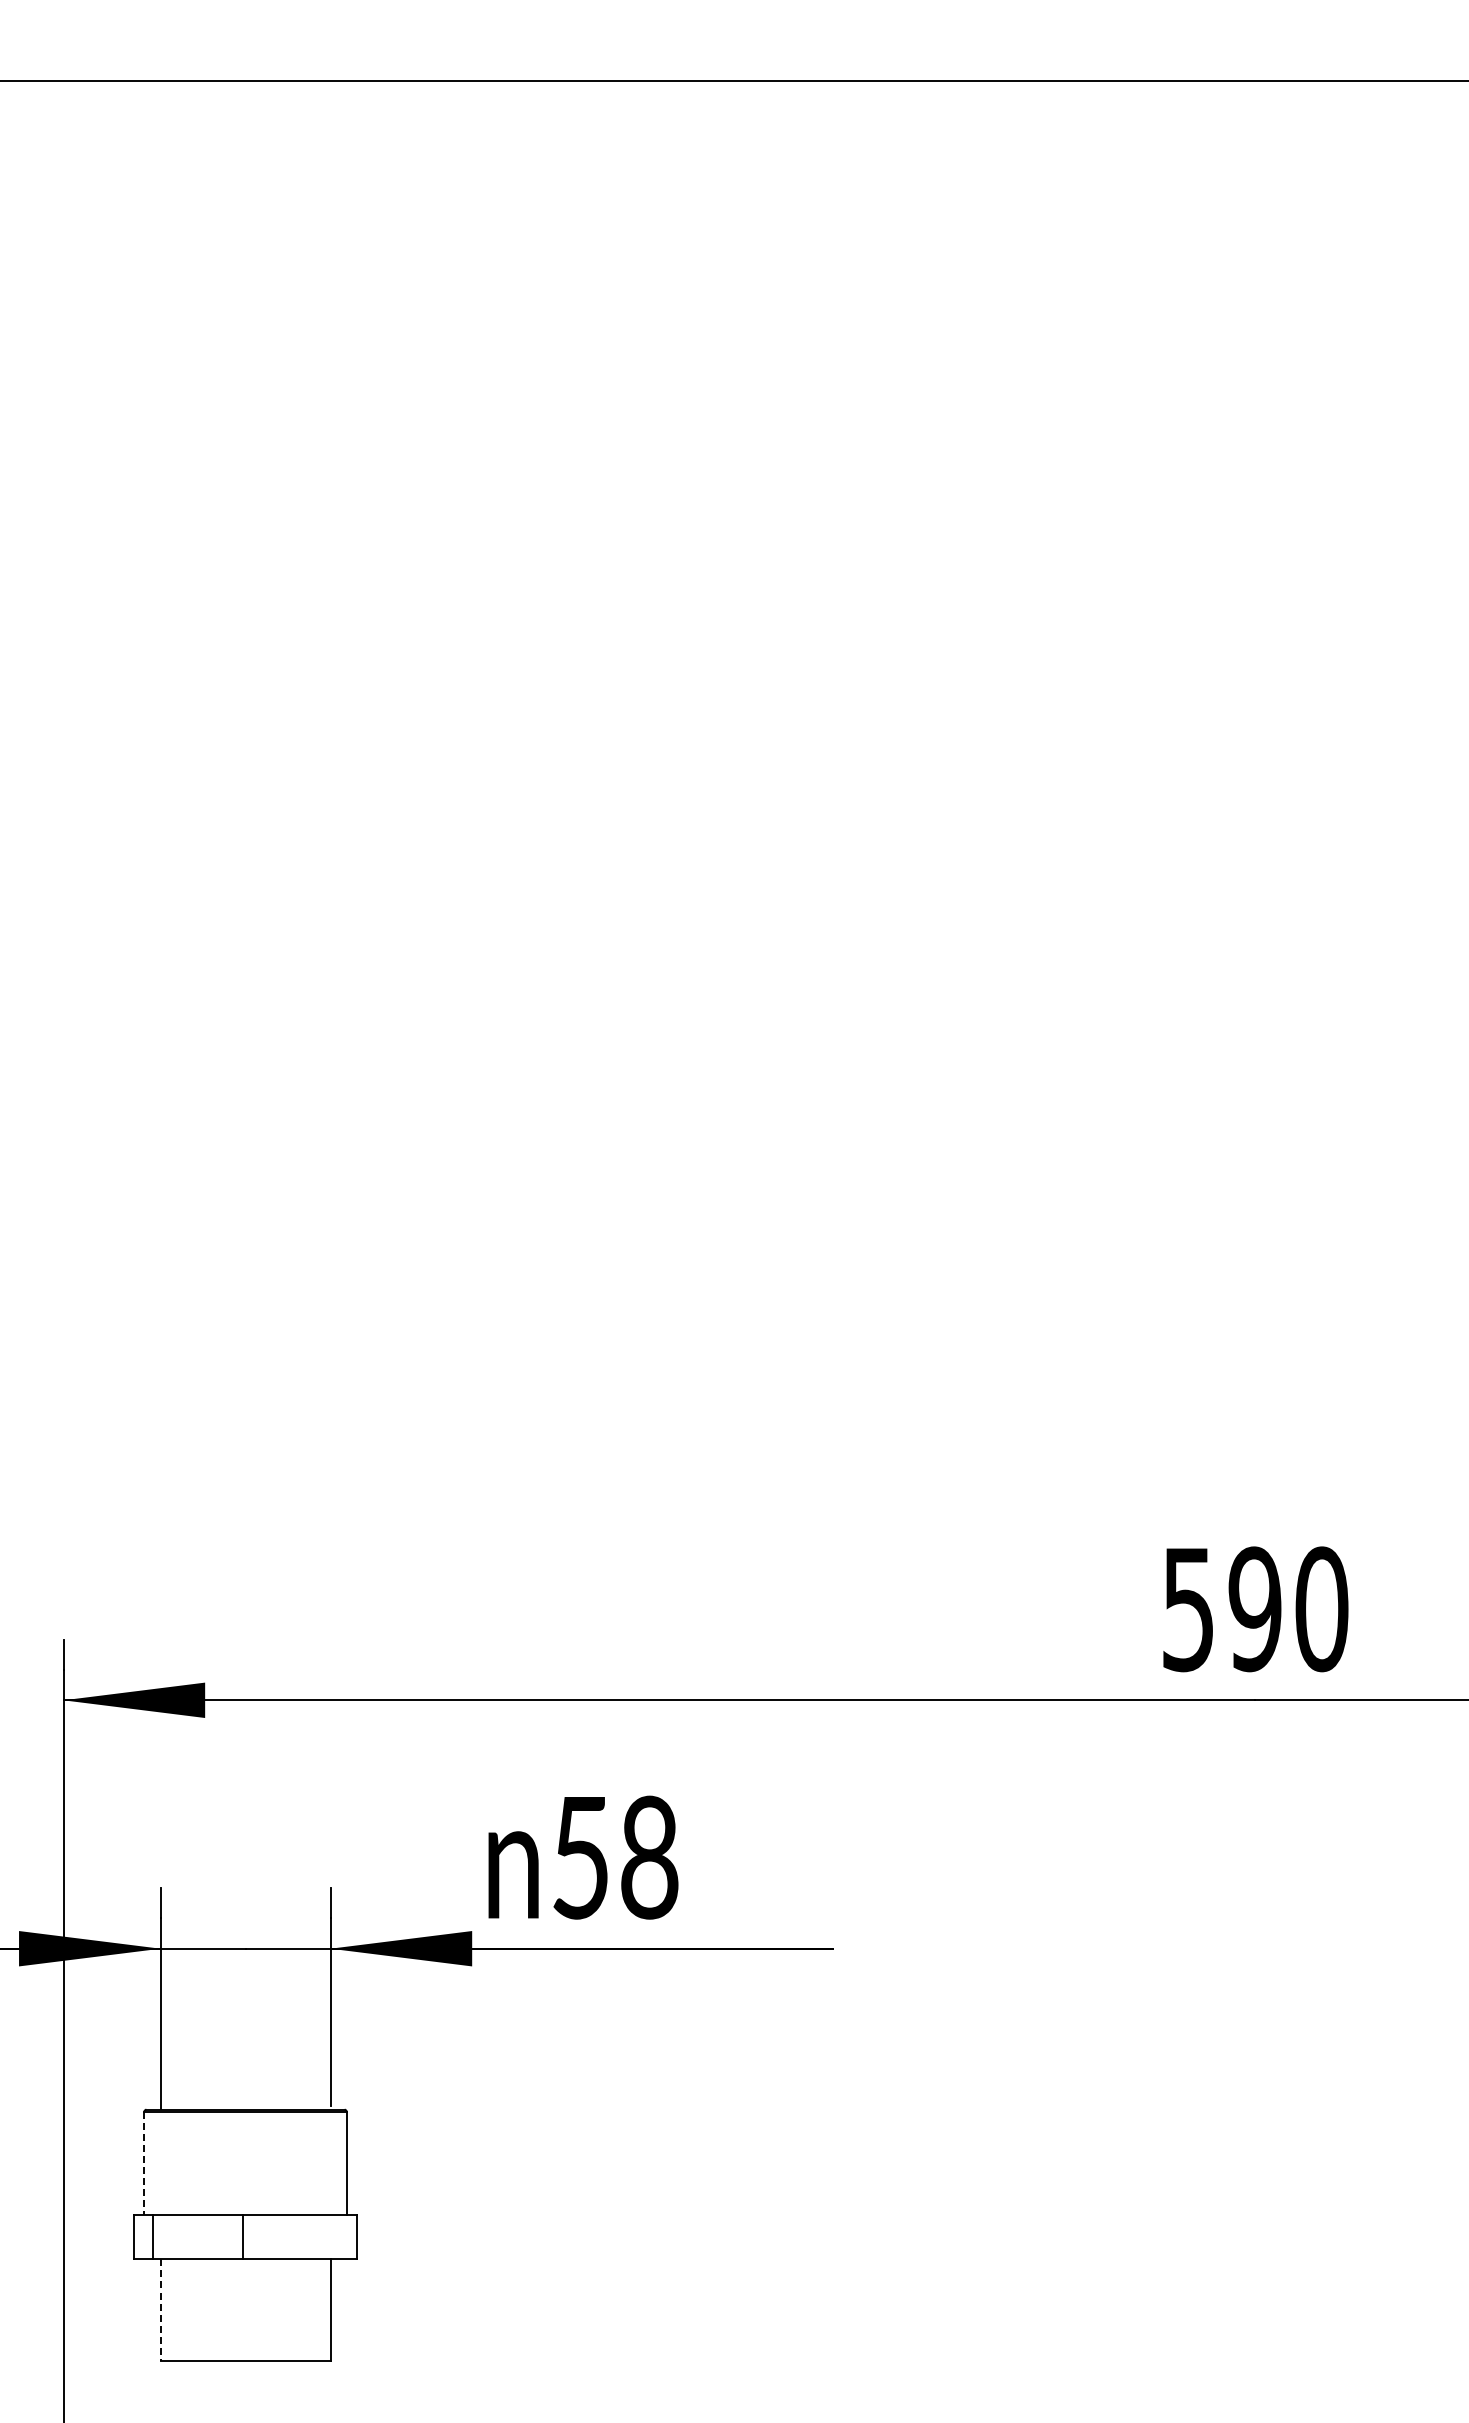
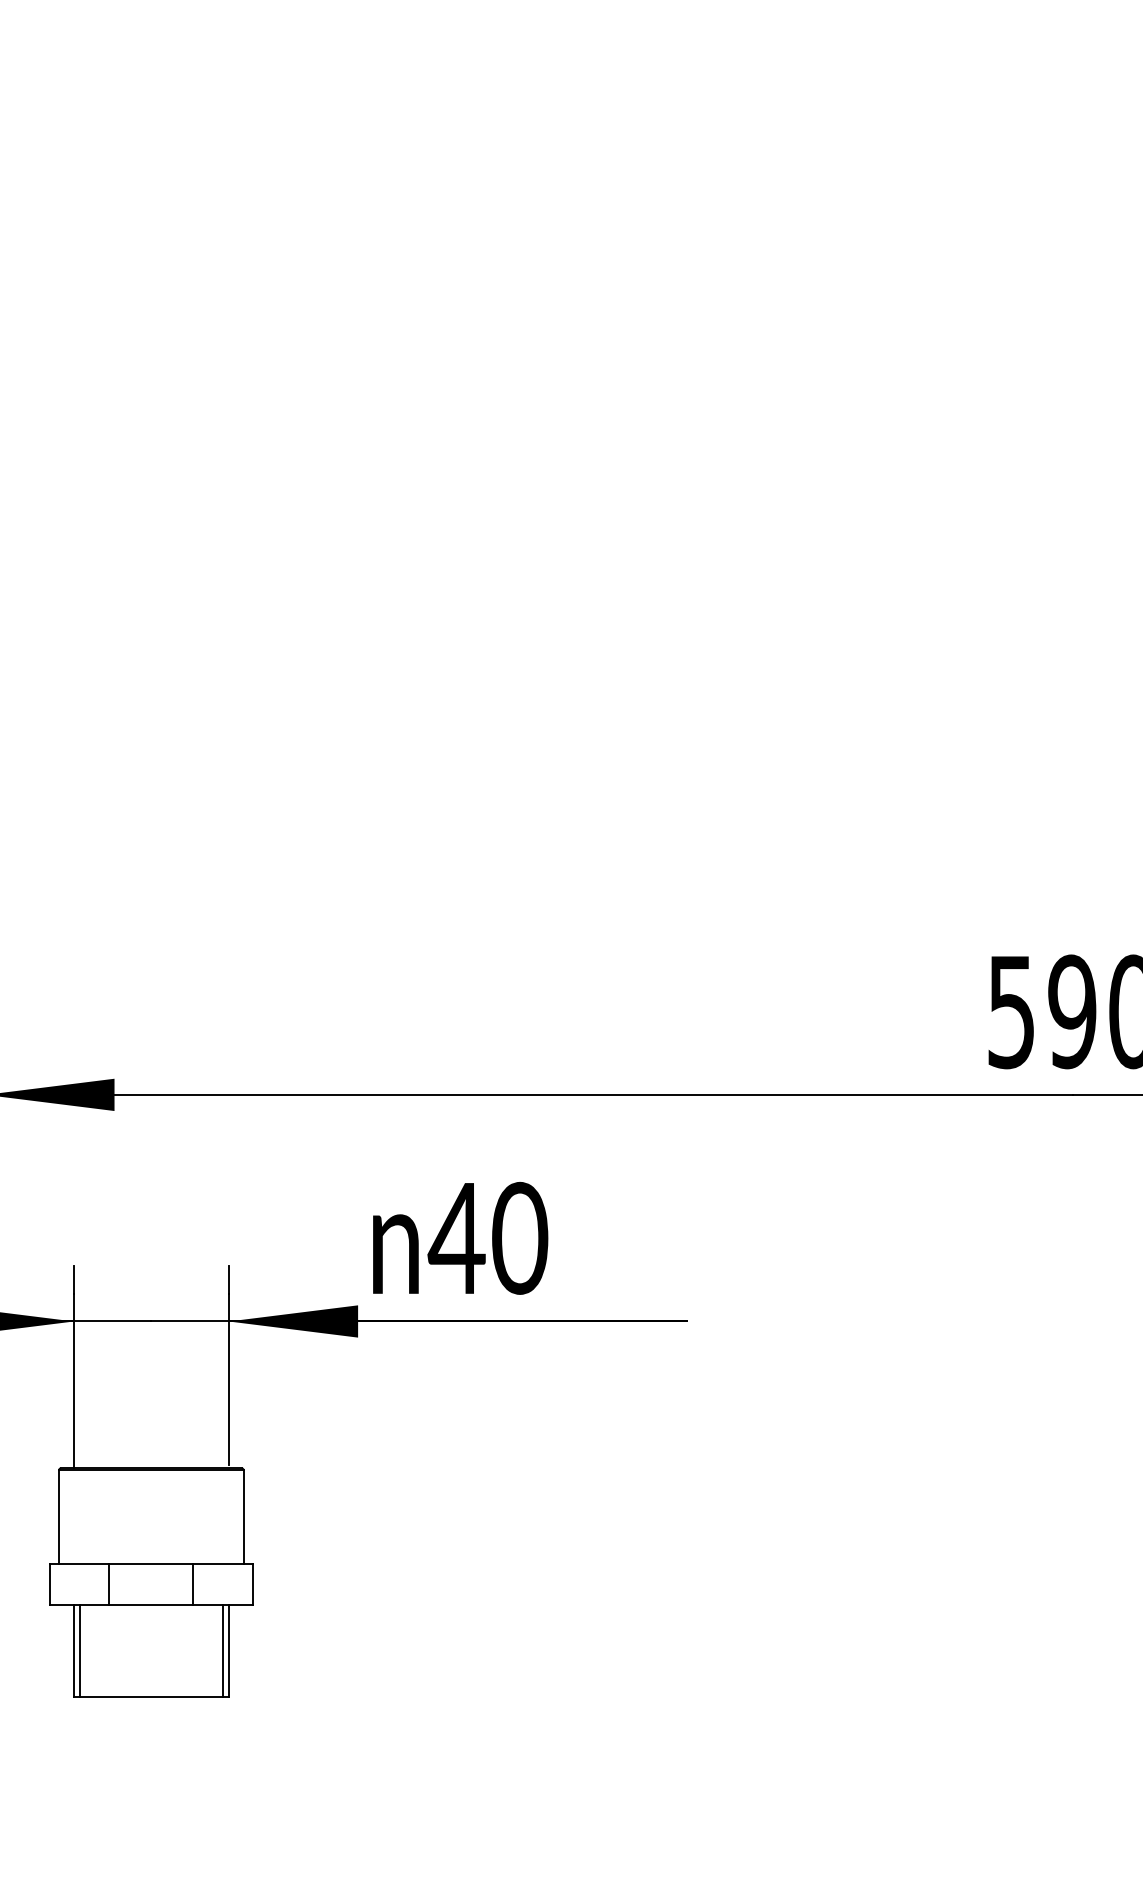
text: (614, 1857) -> (487, 1238), 58 -> 40
line: (144, 2163) -> (59, 1517), dashed -> solid
line: (153, 2236) -> (109, 1583), moved
line: (242, 2236) -> (193, 1583), moved
line: (160, 2309) -> (73, 1650), dashed -> solid
line: (166, 2309) -> (79, 1650), added
line: (324, 2309) -> (223, 1650), added

